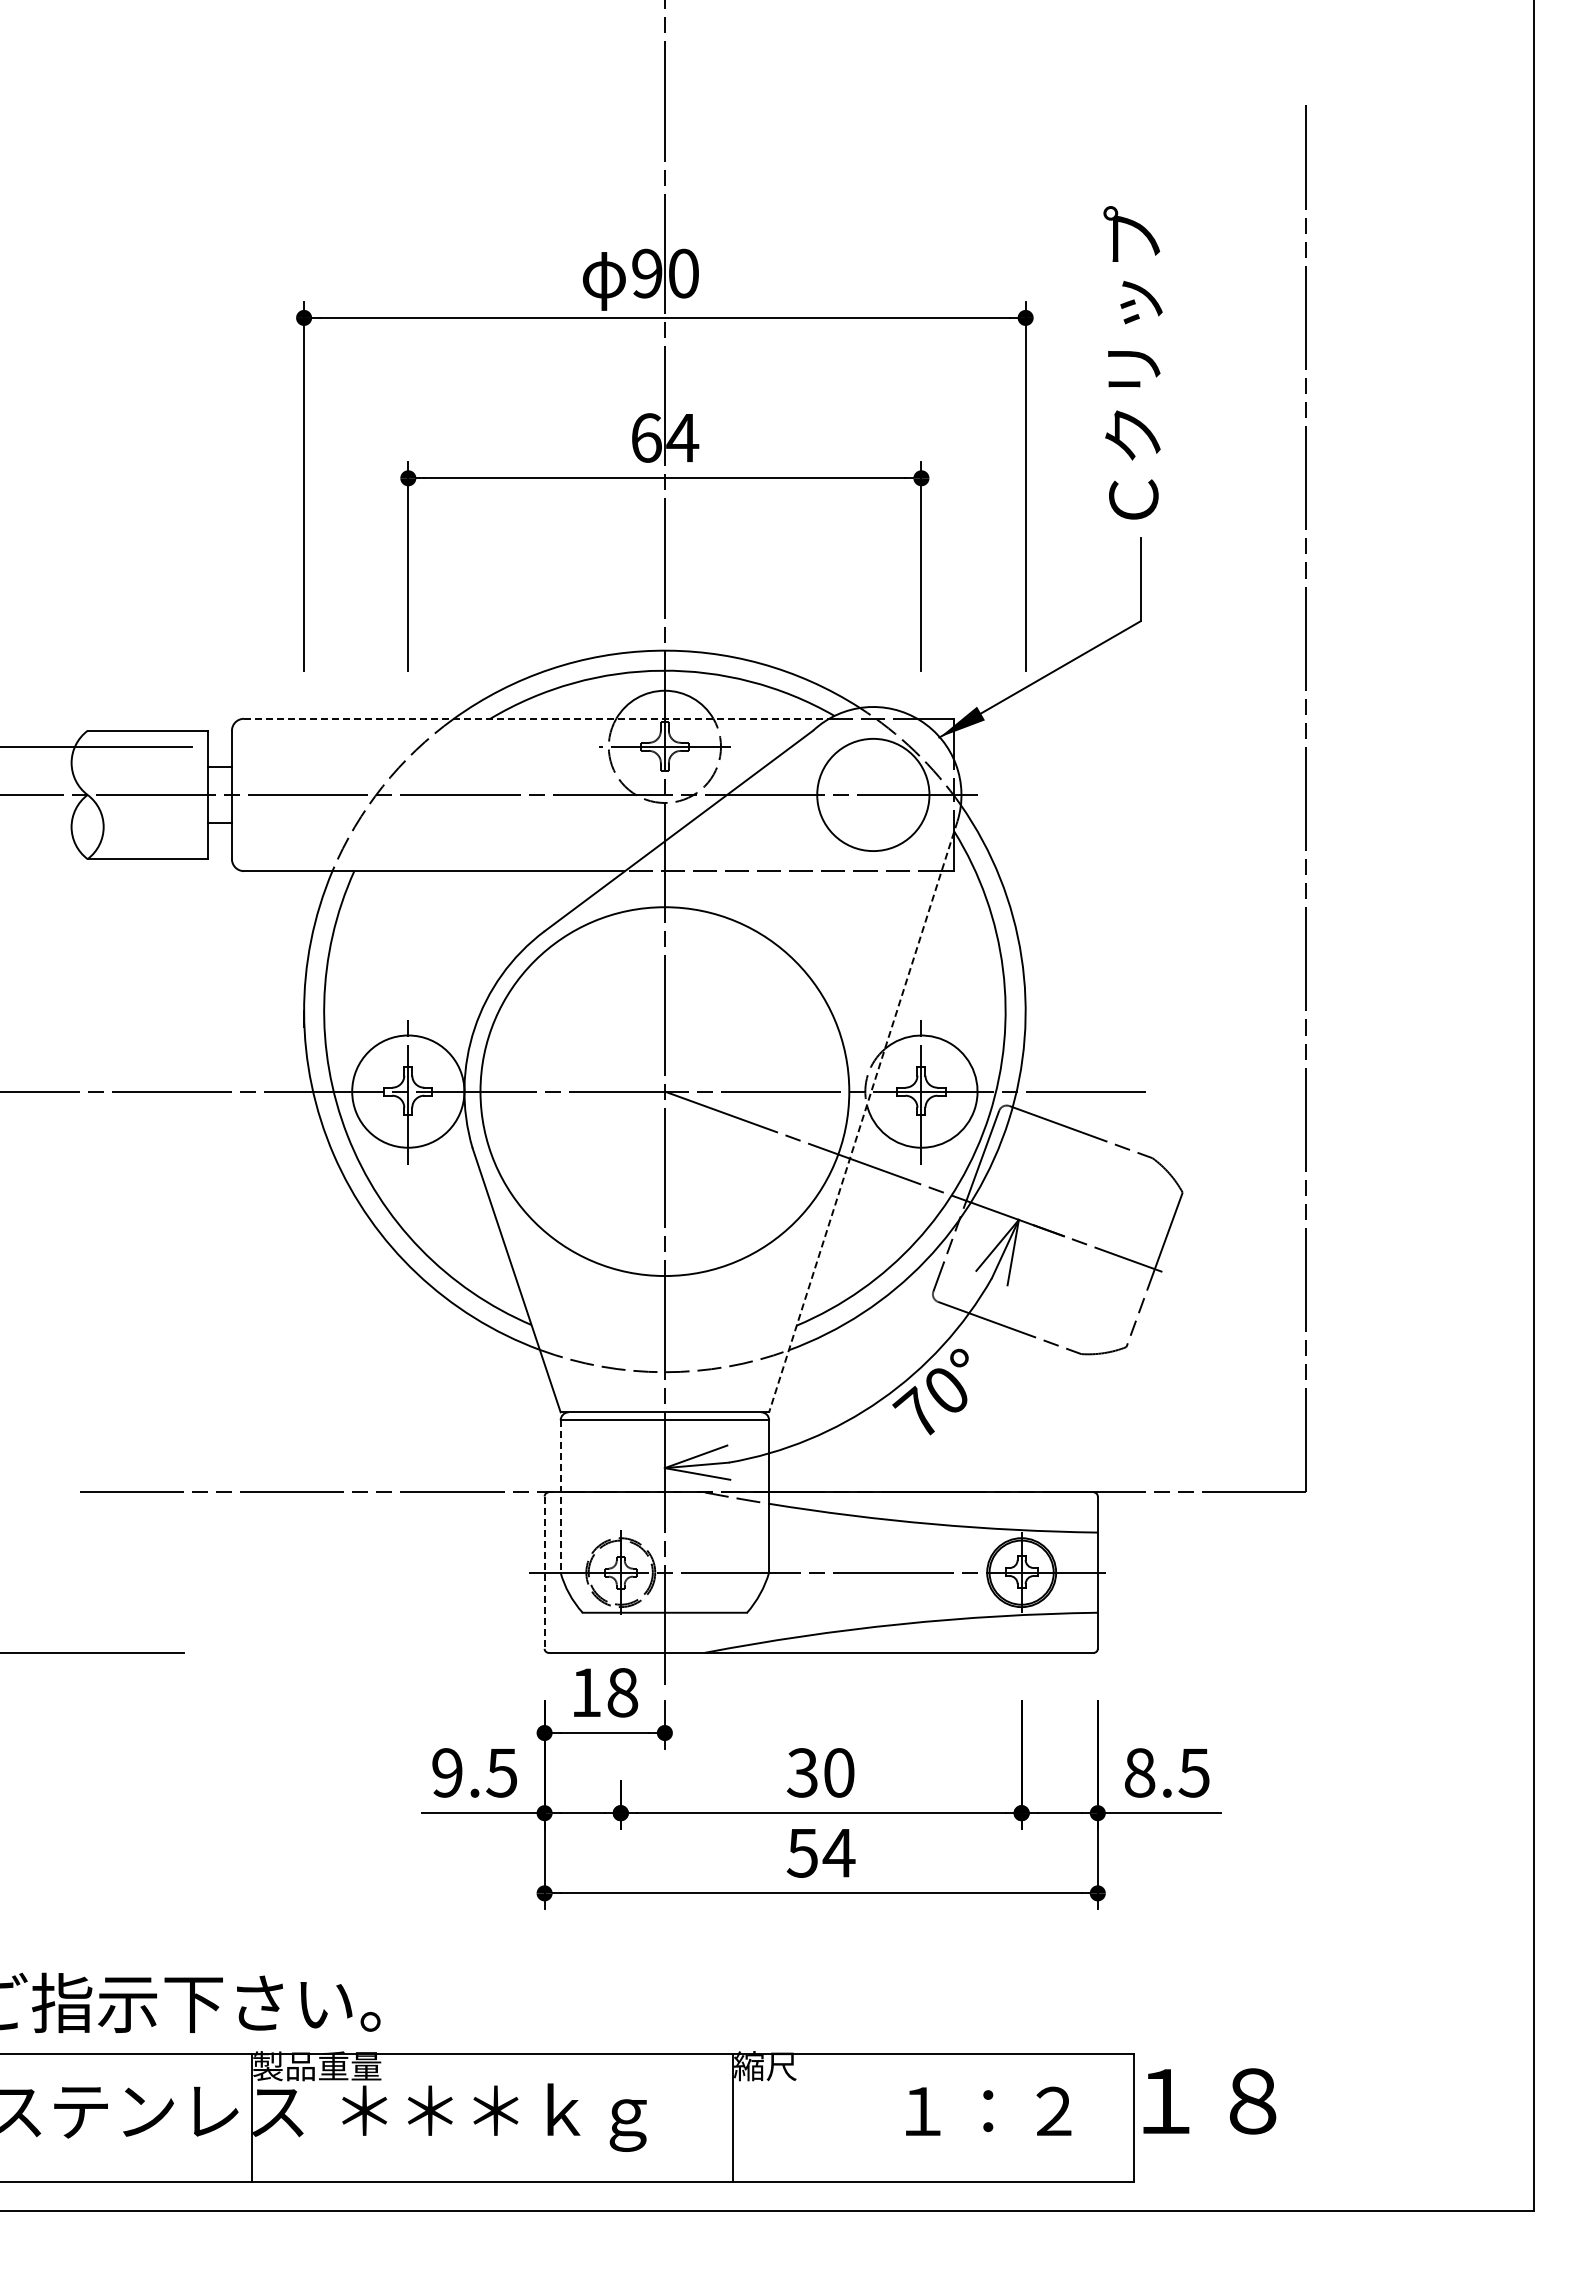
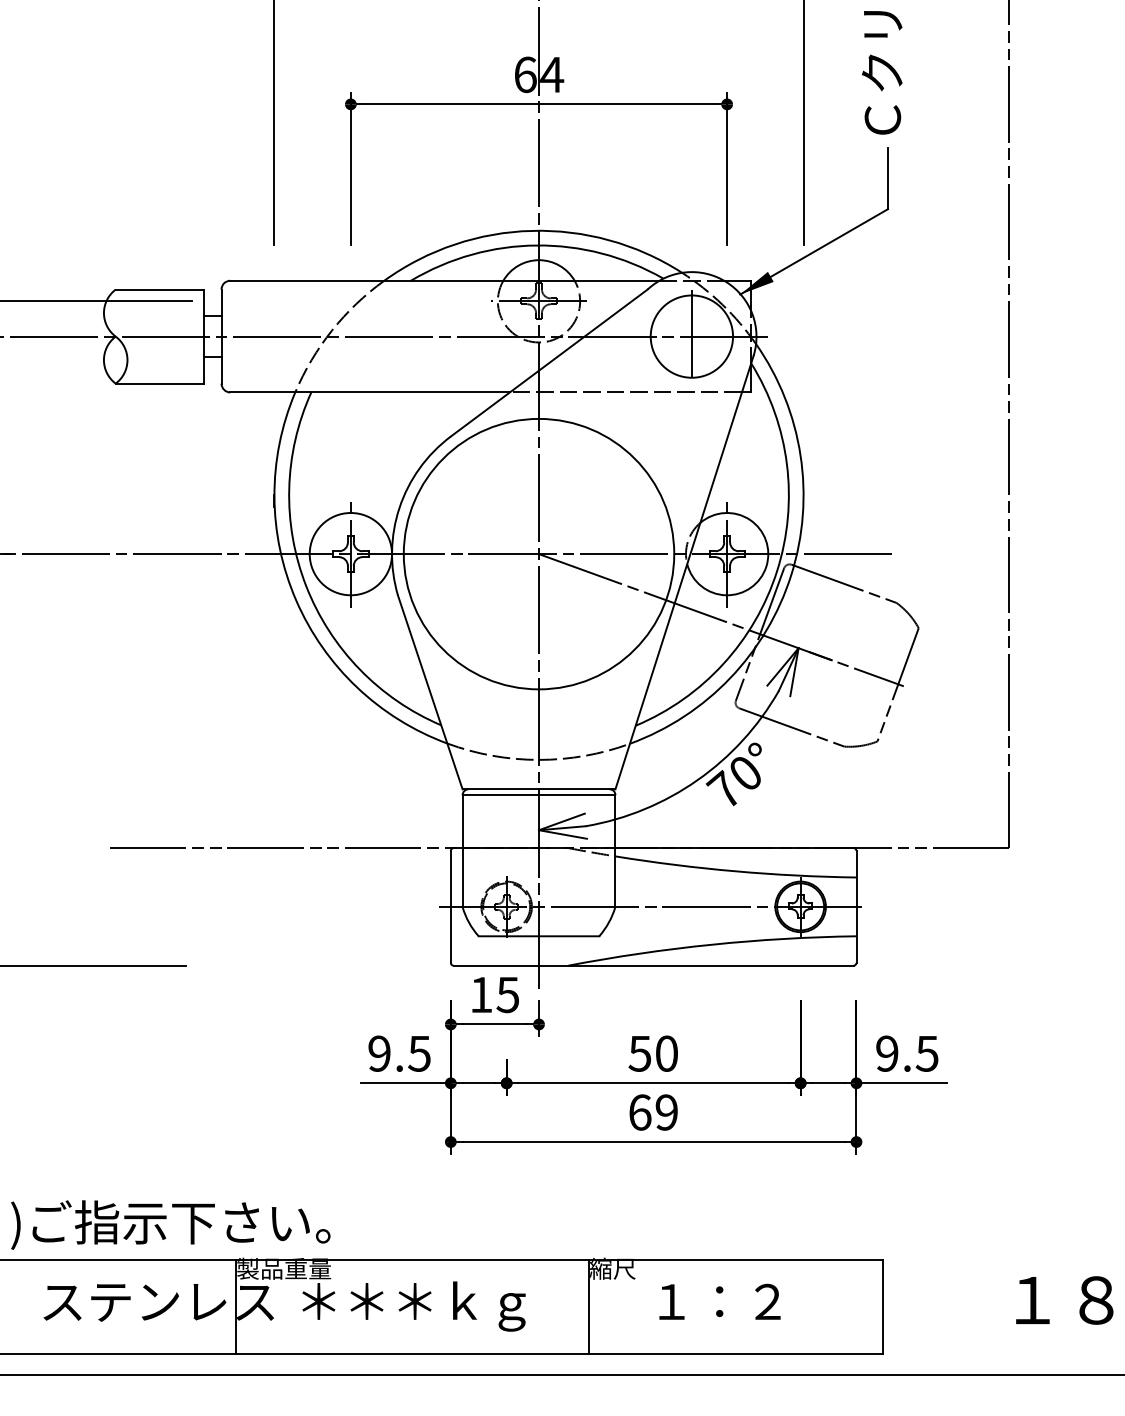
line: (536, 718) -> (444, 280), dashed -> solid
line: (873, 794) -> (691, 336), added
line: (863, 1117) -> (684, 573), dashed -> solid
line: (560, 1497) -> (462, 851), dashed -> solid
line: (544, 1573) -> (450, 907), dashed -> solid
text: (622, 1692) -> (507, 994), 18 -> 15
text: (801, 1772) -> (639, 1053), 30 -> 50
text: (1139, 1772) -> (887, 1053), 8.5 -> 9.5
text: (820, 1852) -> (653, 1112), 54 -> 69
text: (1209, 2101) -> (1064, 1300), moved
text: (988, 2110) -> (719, 1301), moved

